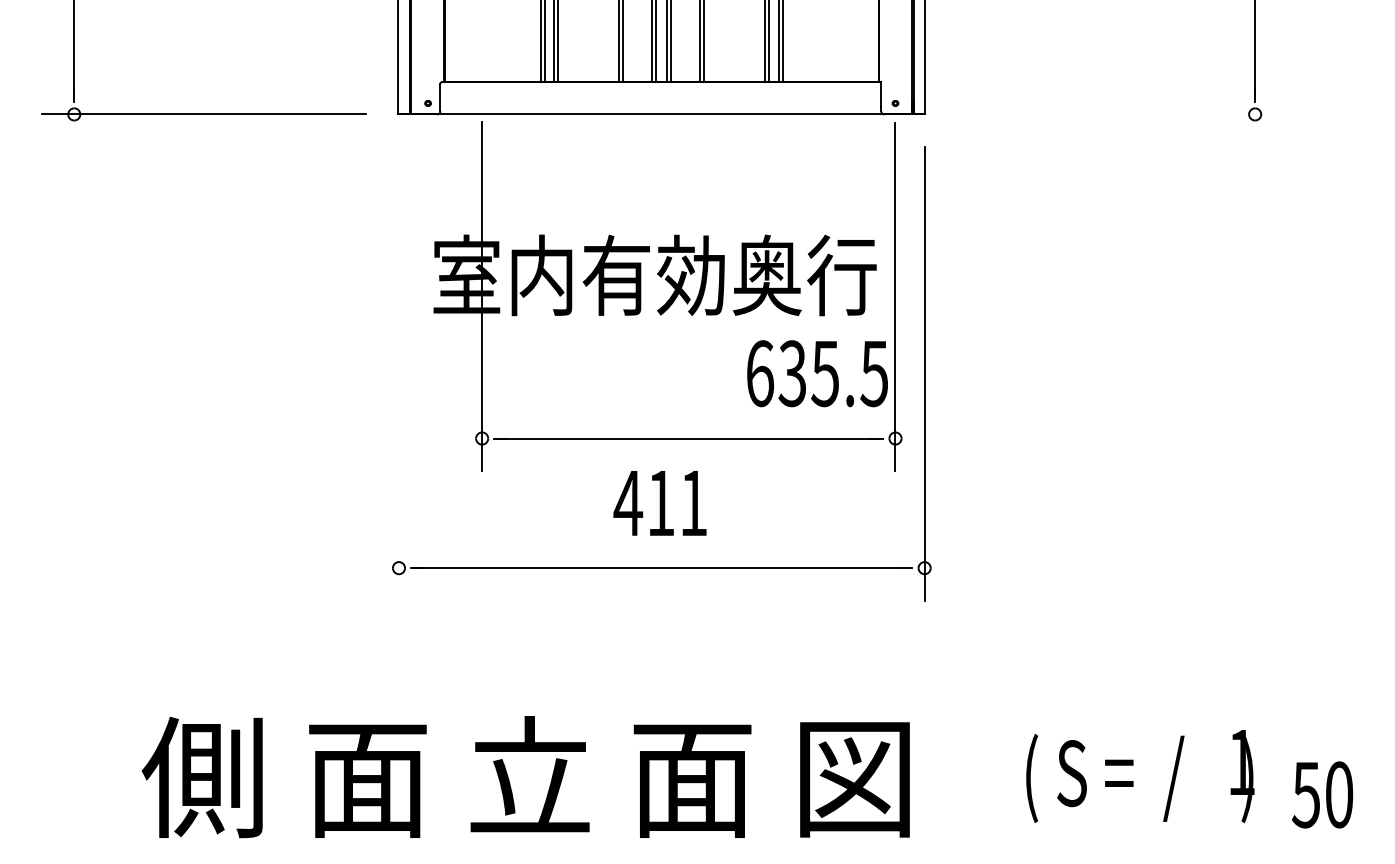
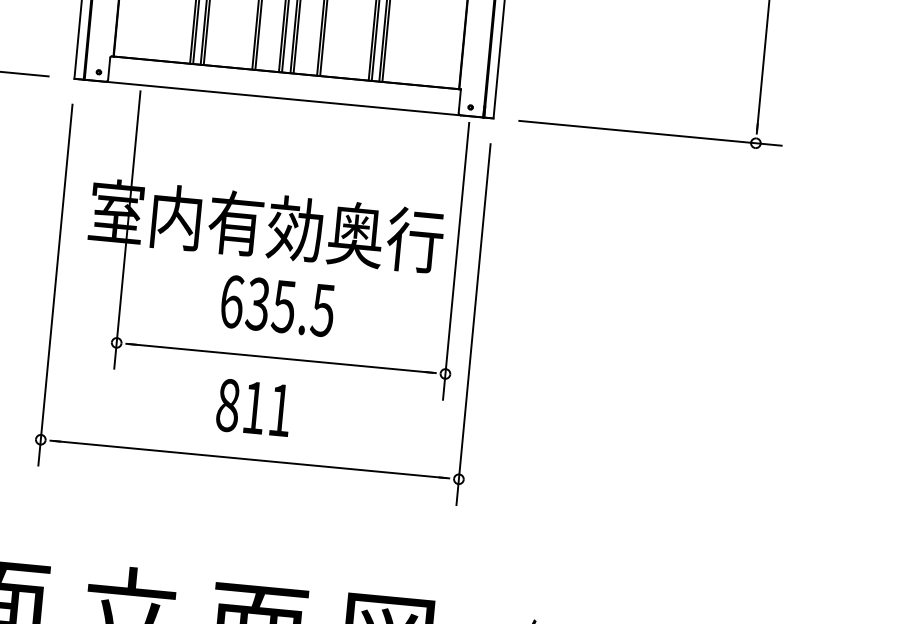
line: (1122, 114) -> (650, 133), added
line: (398, 373) -> (55, 284), added
text: (817, 373) -> (277, 305), moved
text: (628, 503) -> (228, 405), 411 -> 811

